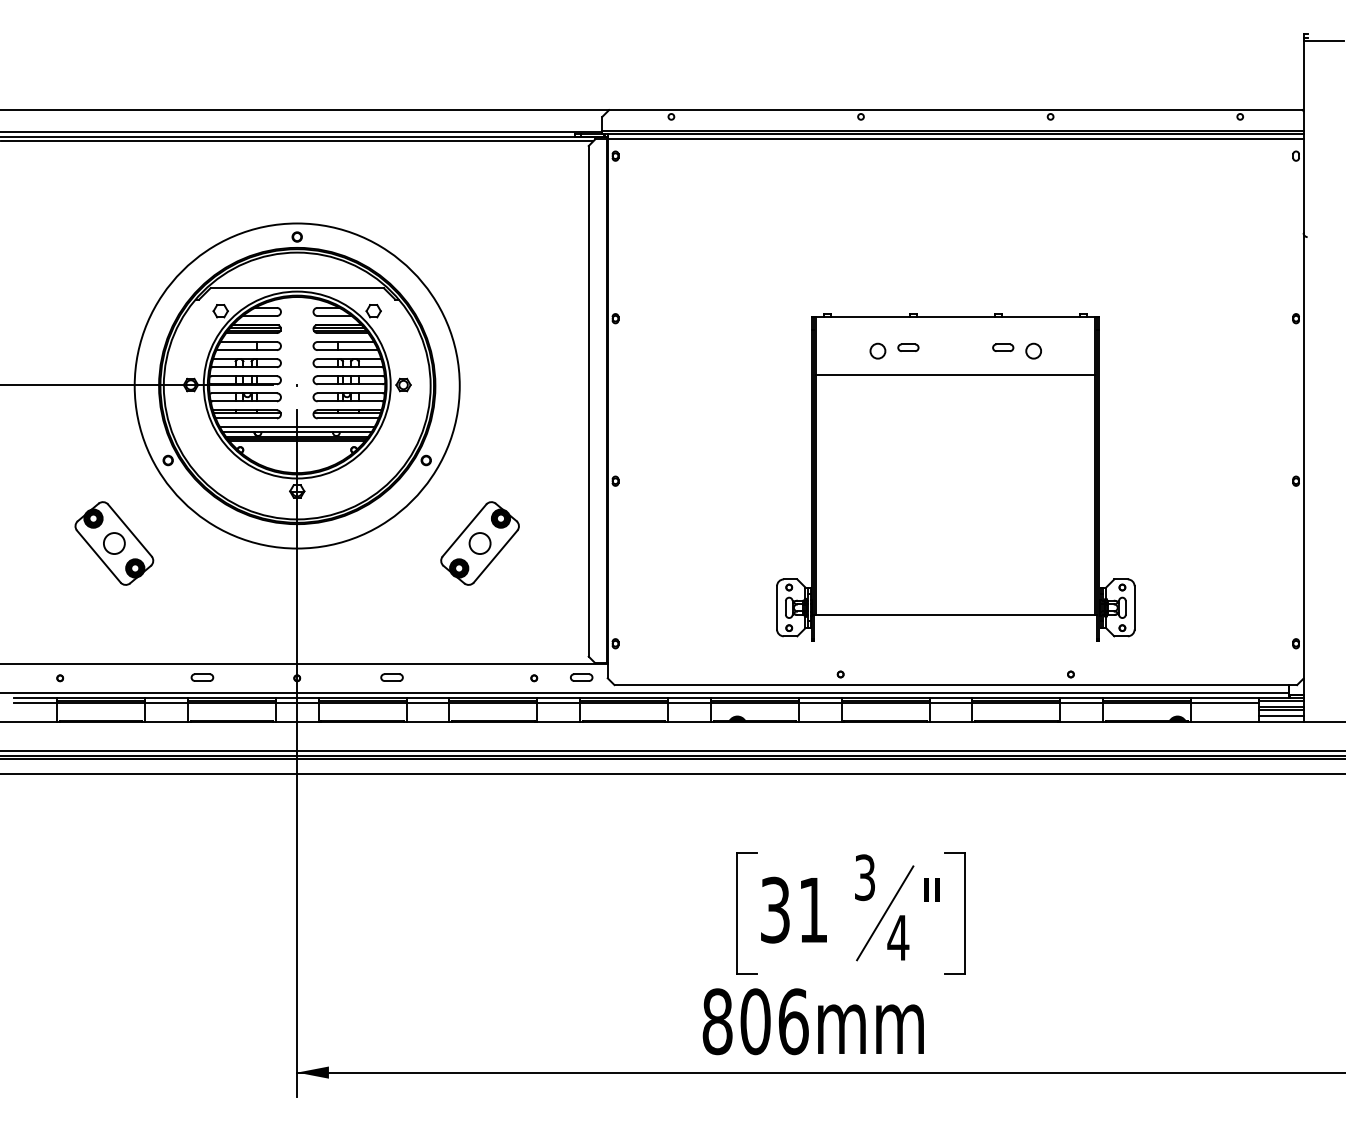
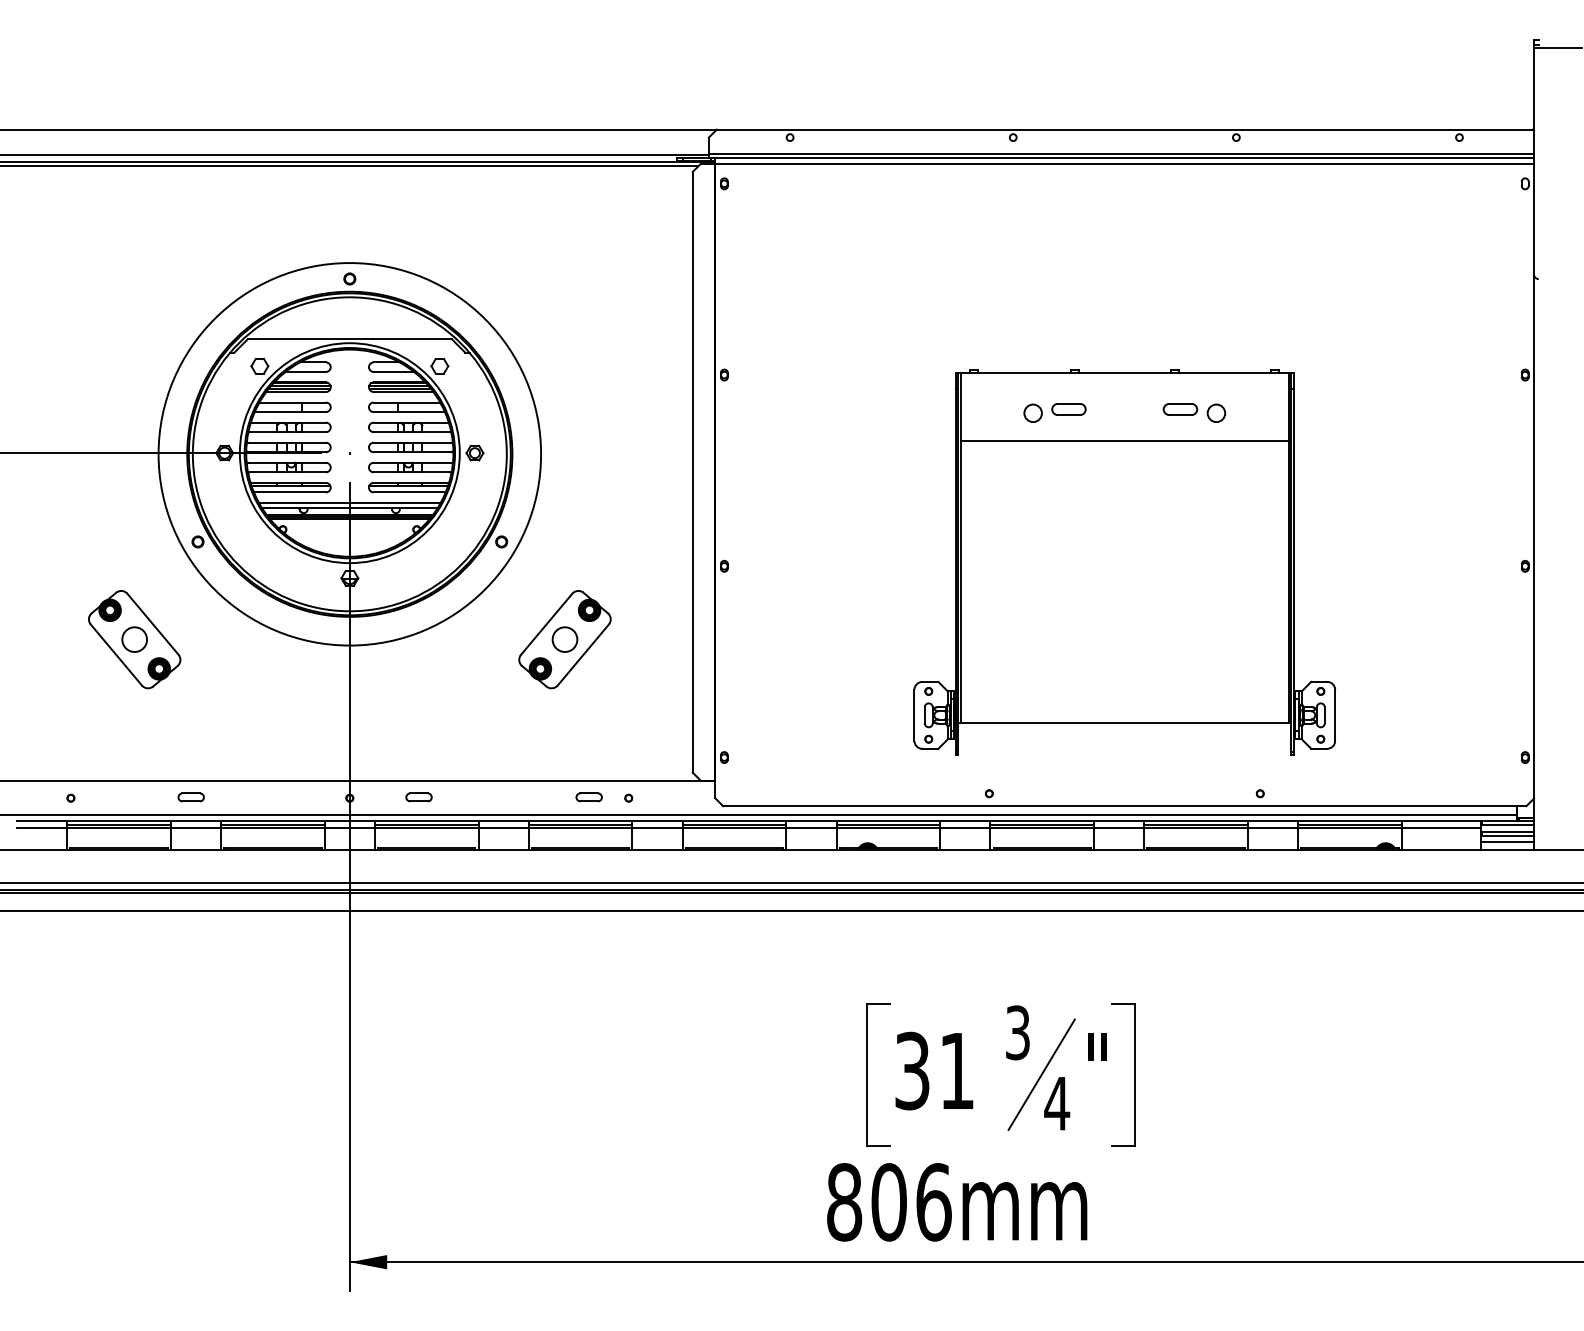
part: (908, 347) -> (1069, 408), size x1.4
part: (1003, 347) -> (1180, 408), size x1.4
part: (202, 677) -> (191, 797), moved
part: (391, 677) -> (418, 797), moved
part: (581, 677) -> (589, 797), moved

